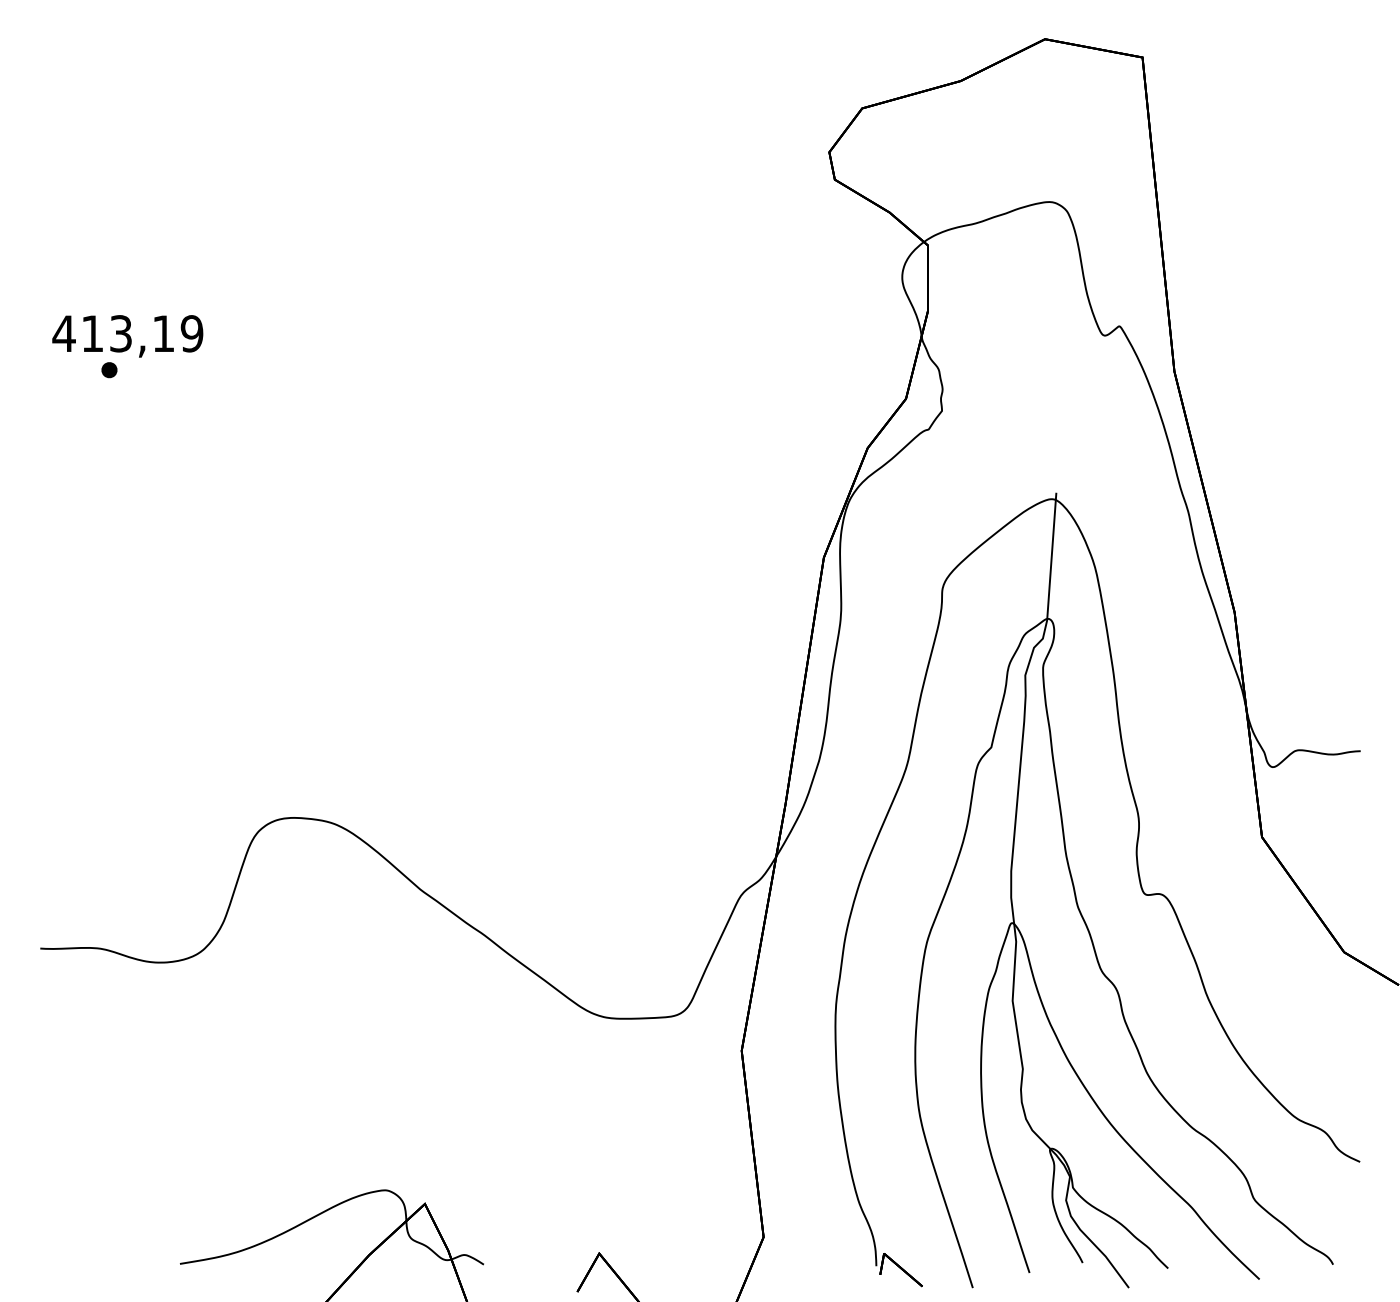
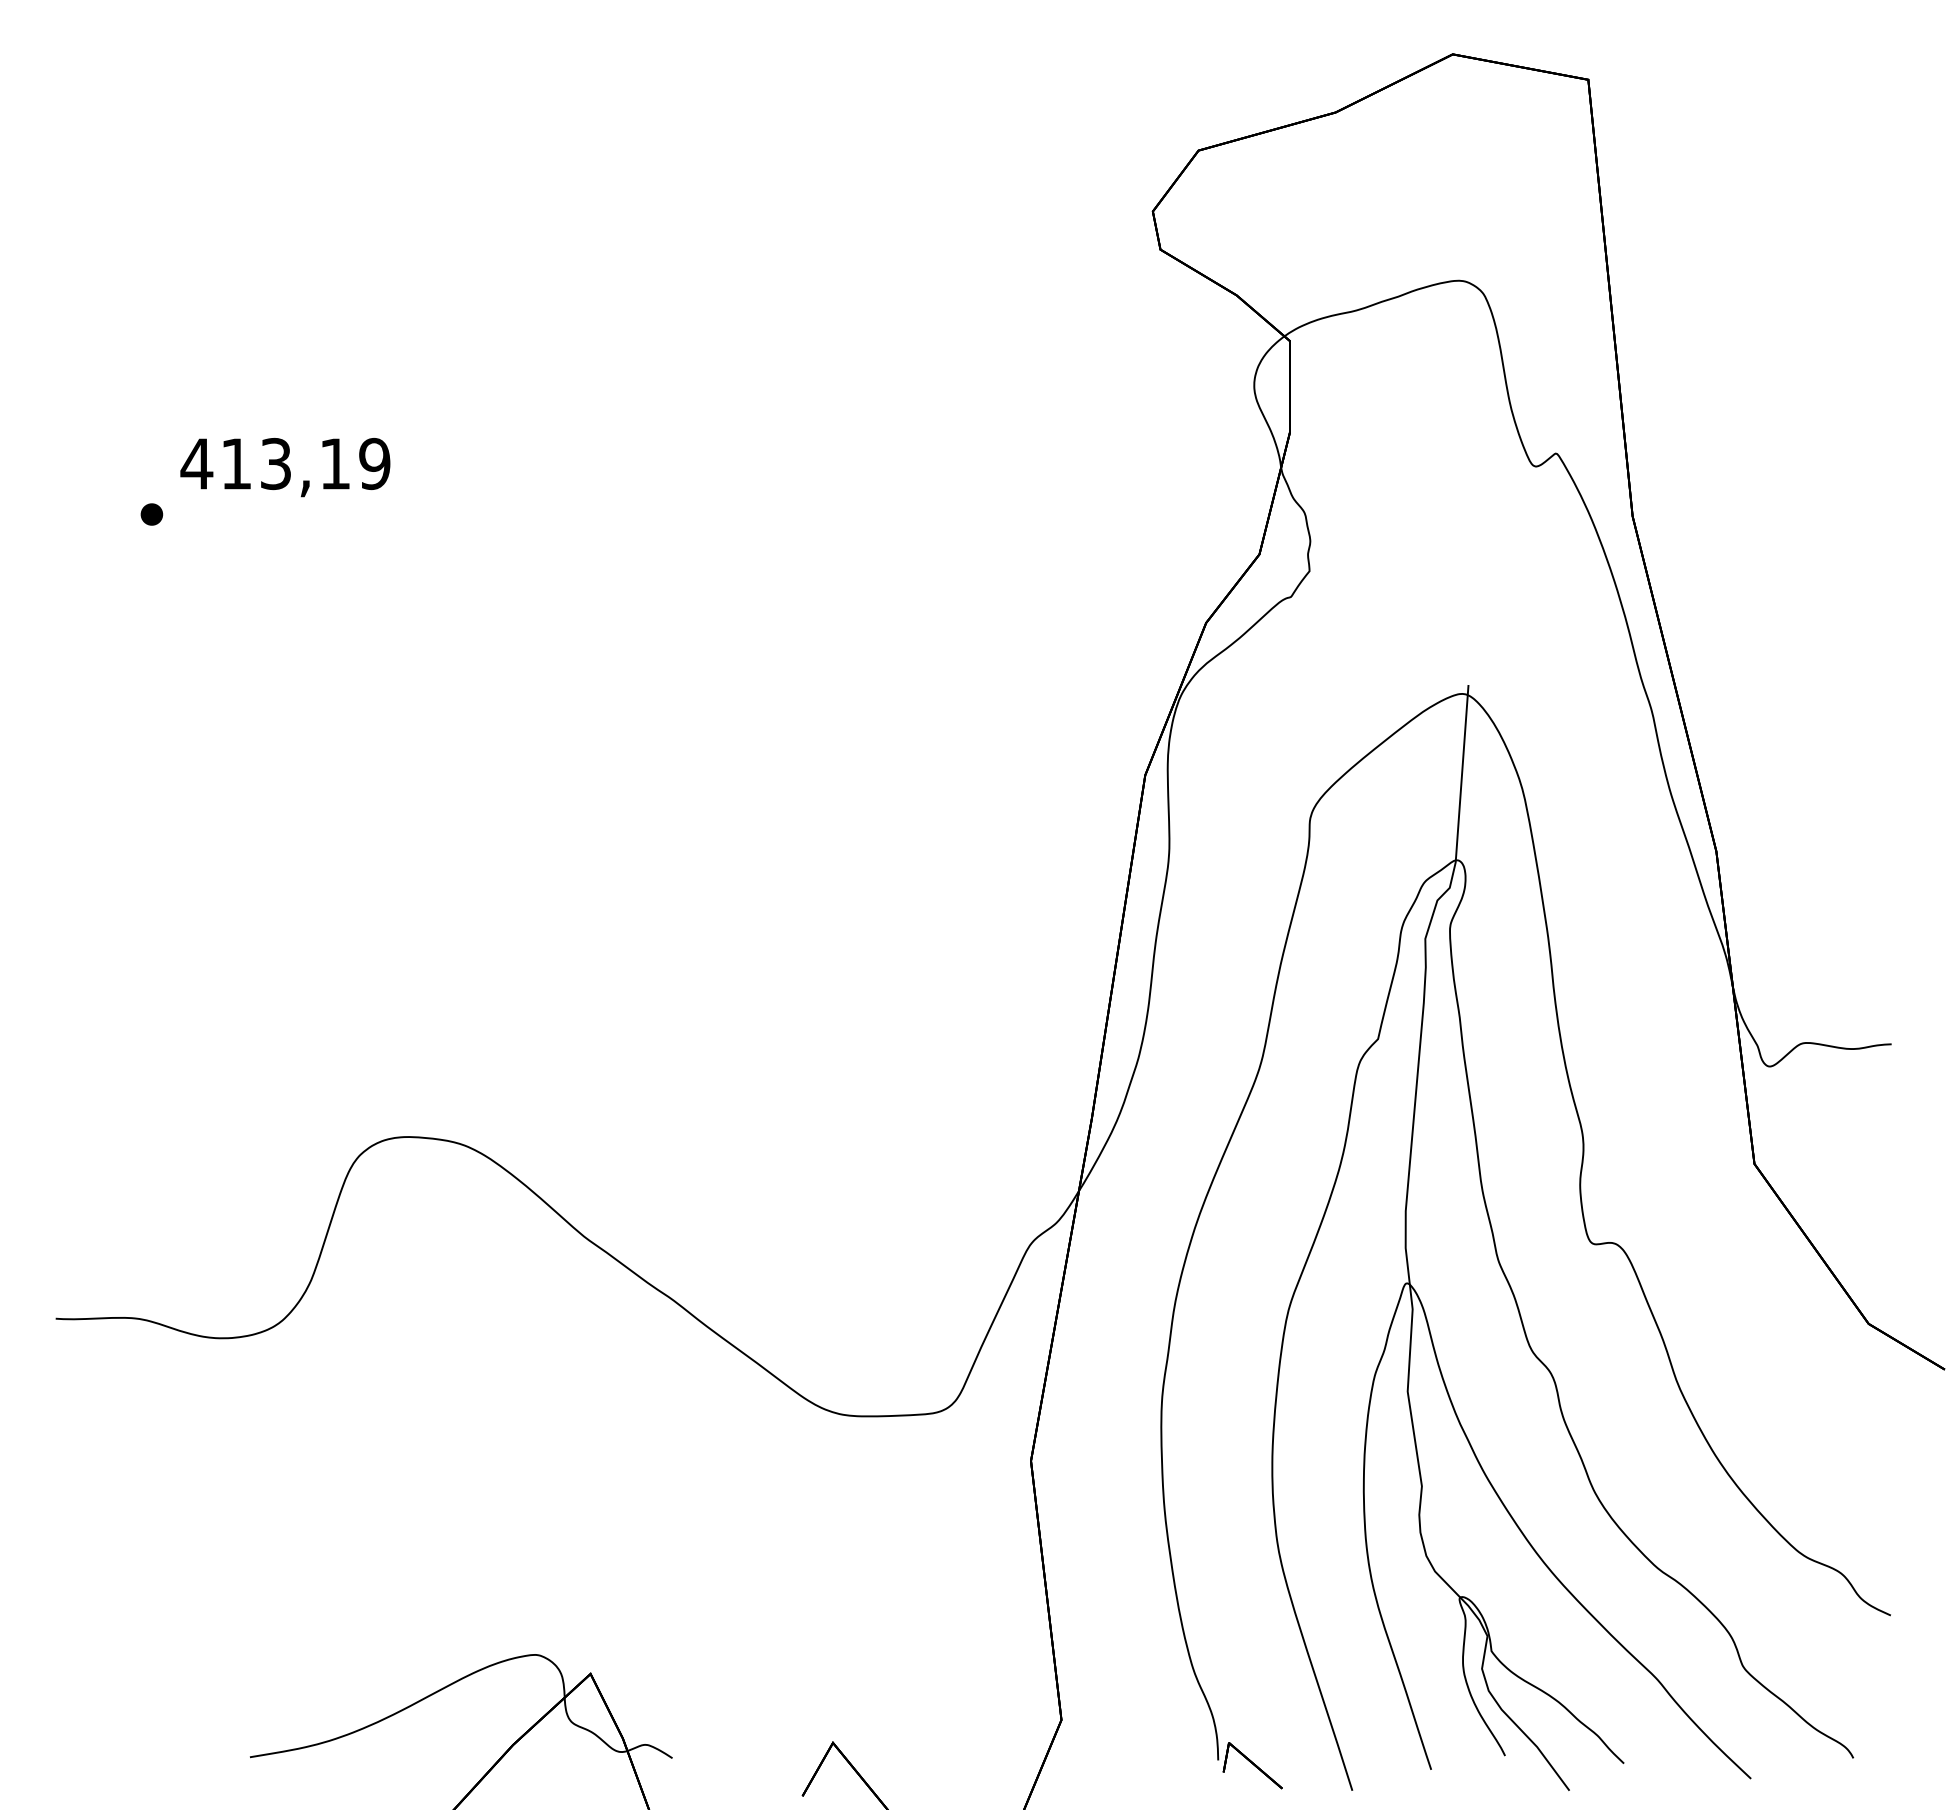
text: (127, 336) -> (285, 467), moved

